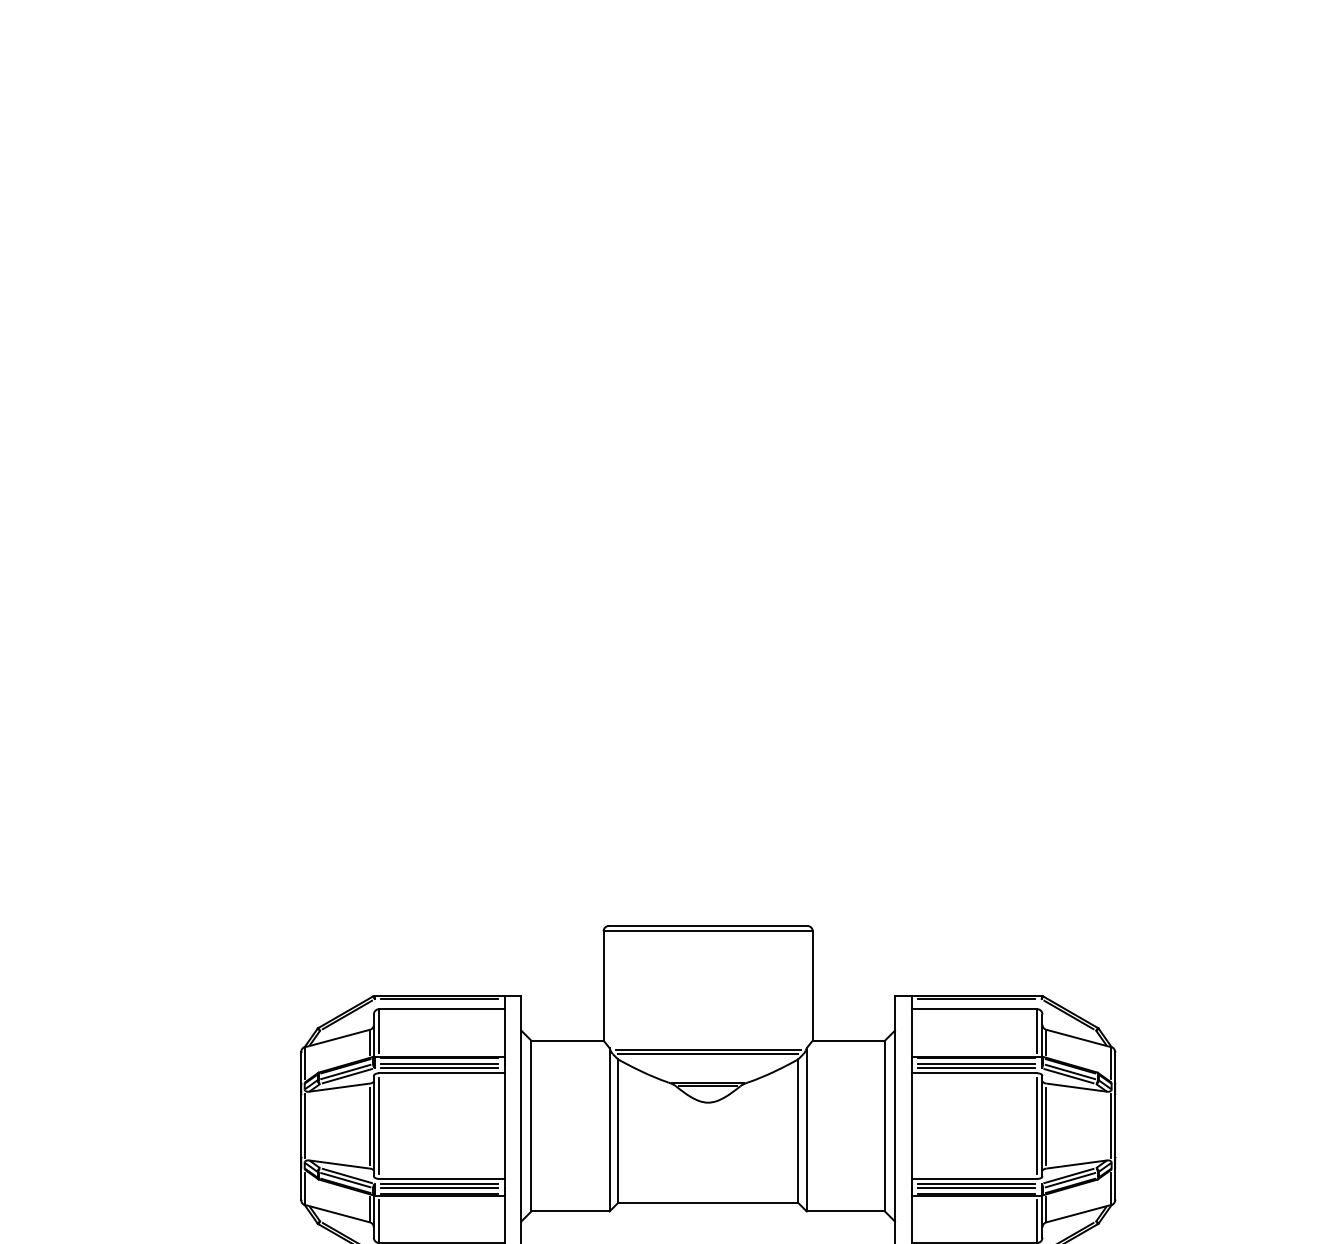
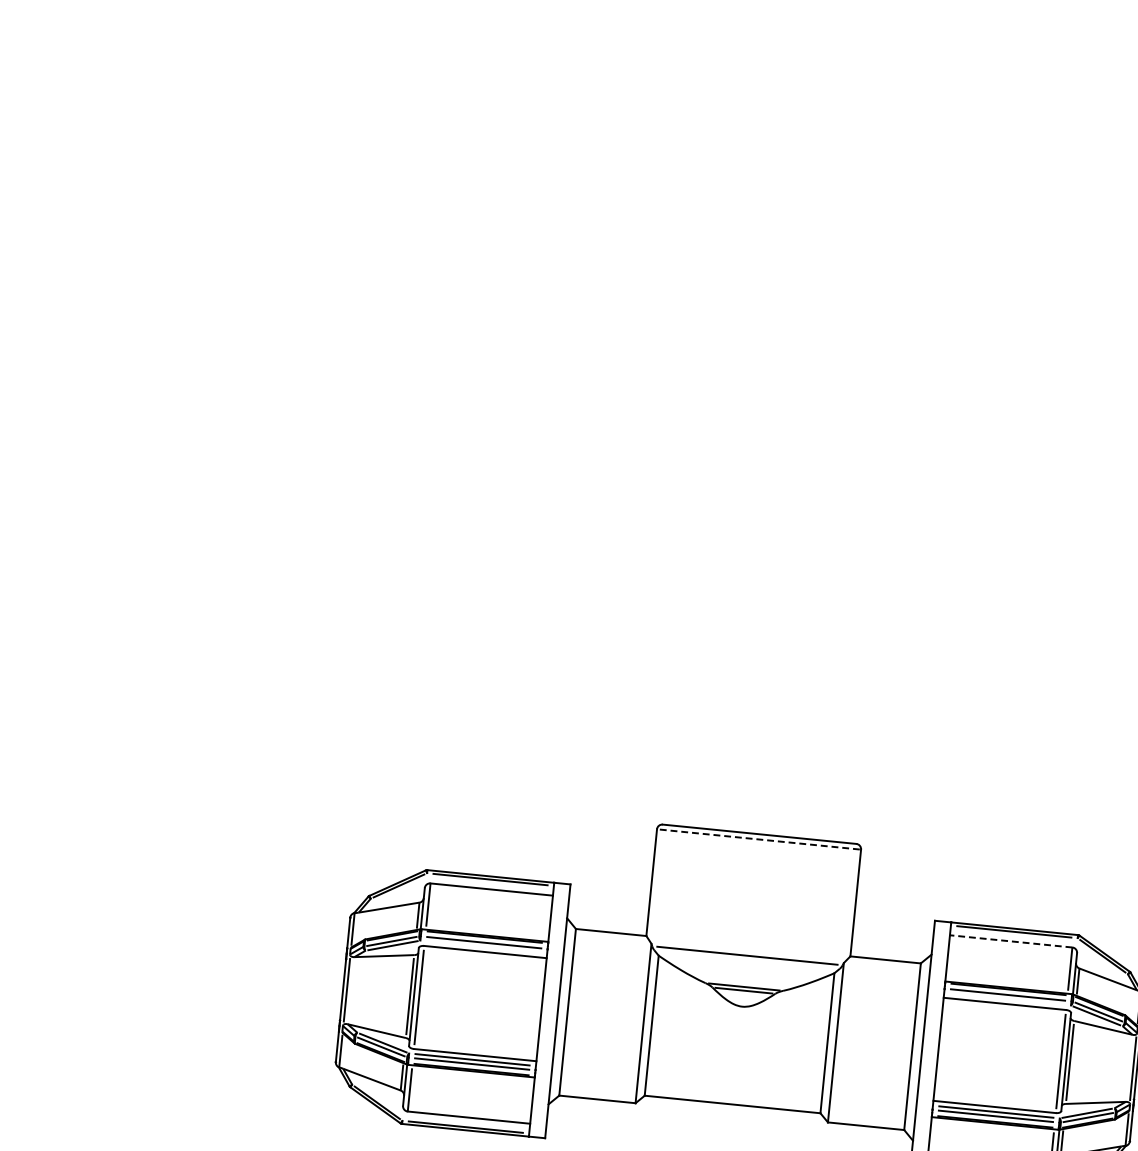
line: (707, 931) -> (758, 839), solid -> dashed
line: (974, 1009) -> (1011, 941), solid -> dashed
line: (708, 1054) -> (747, 959), removed
line: (439, 1068) -> (483, 947), removed
line: (976, 1068) -> (1007, 999), removed

